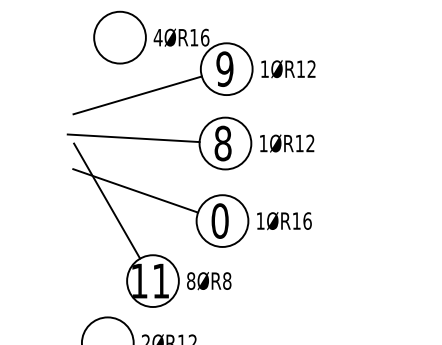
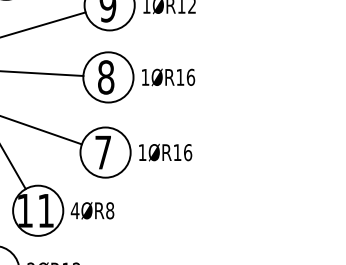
text: (310, 143) -> (190, 77), 1ØR12 -> 1ØR16
text: (219, 220) -> (102, 152), 0 -> 7
text: (190, 280) -> (74, 210), 8ØR8 -> 4ØR8

